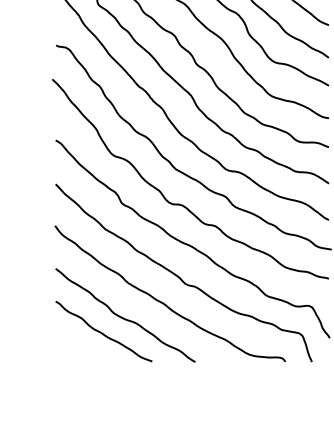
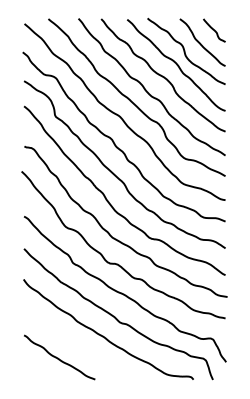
curve: (125, 318) -> (75, 347), removed

